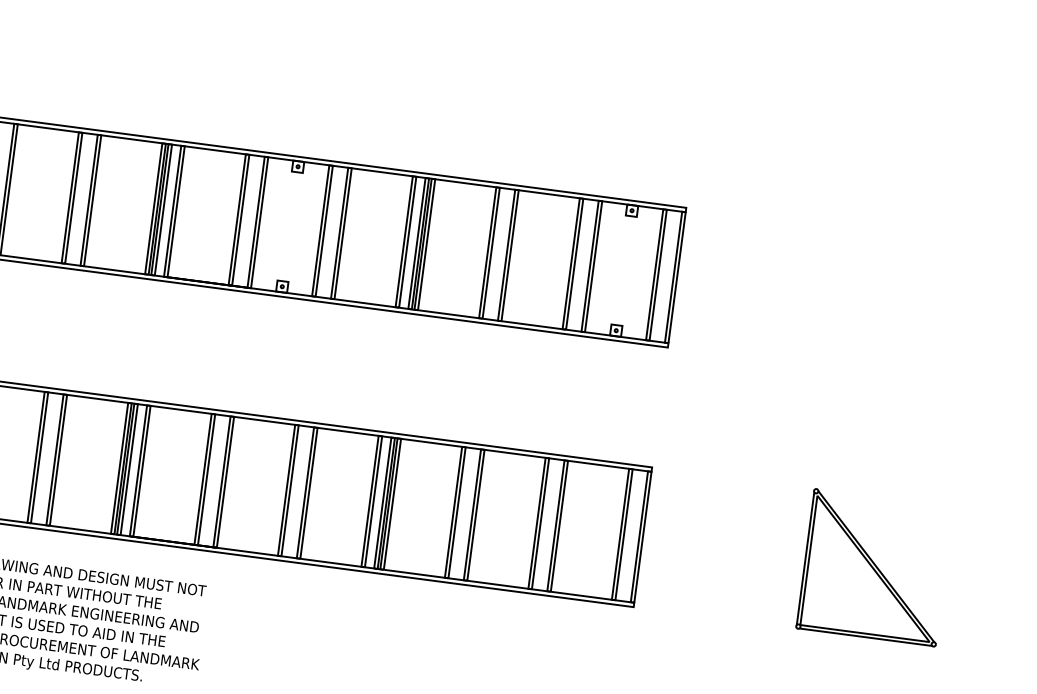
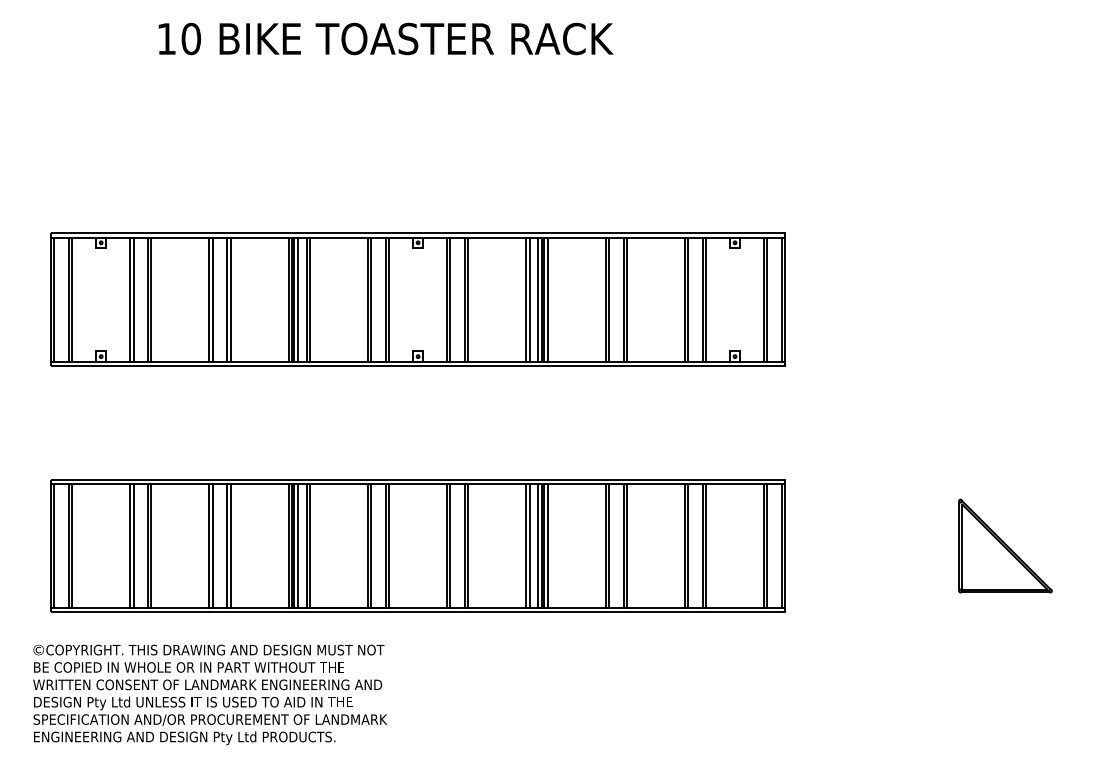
part: (875, 567) -> (1005, 545), size x0.7

